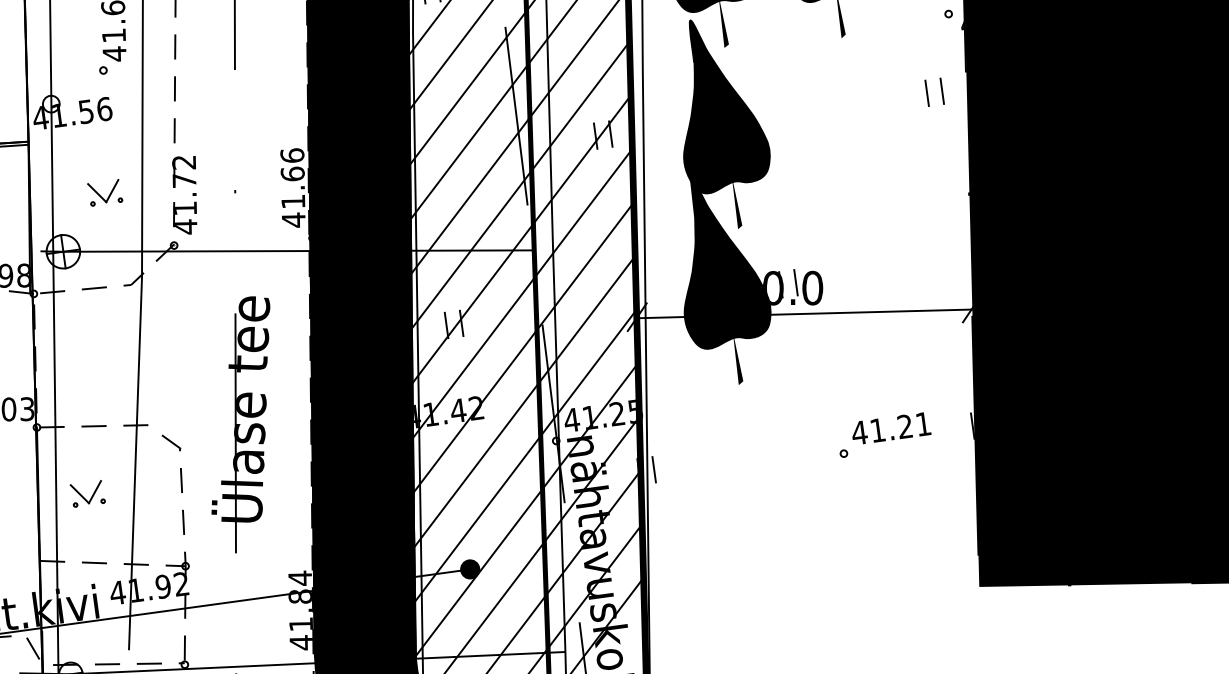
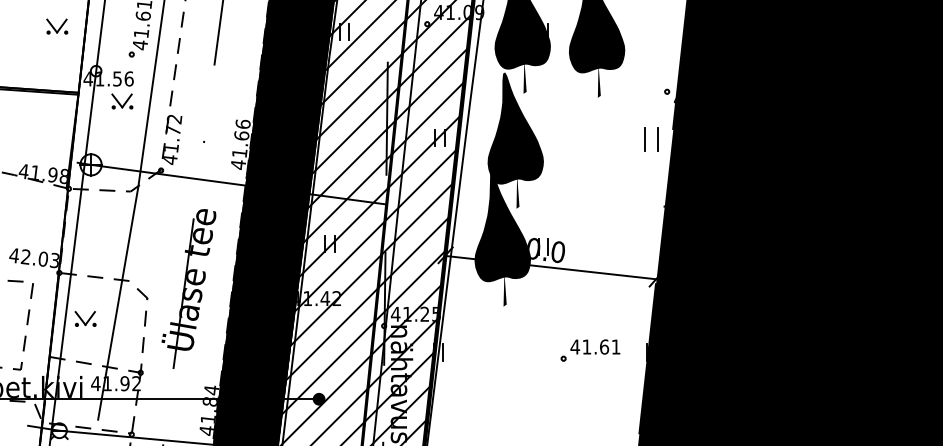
part: (934, 92) -> (651, 139), size x1.4
part: (105, 192) -> (122, 101), moved
text: (905, 425) -> (604, 346), 41.21 -> 41.61

